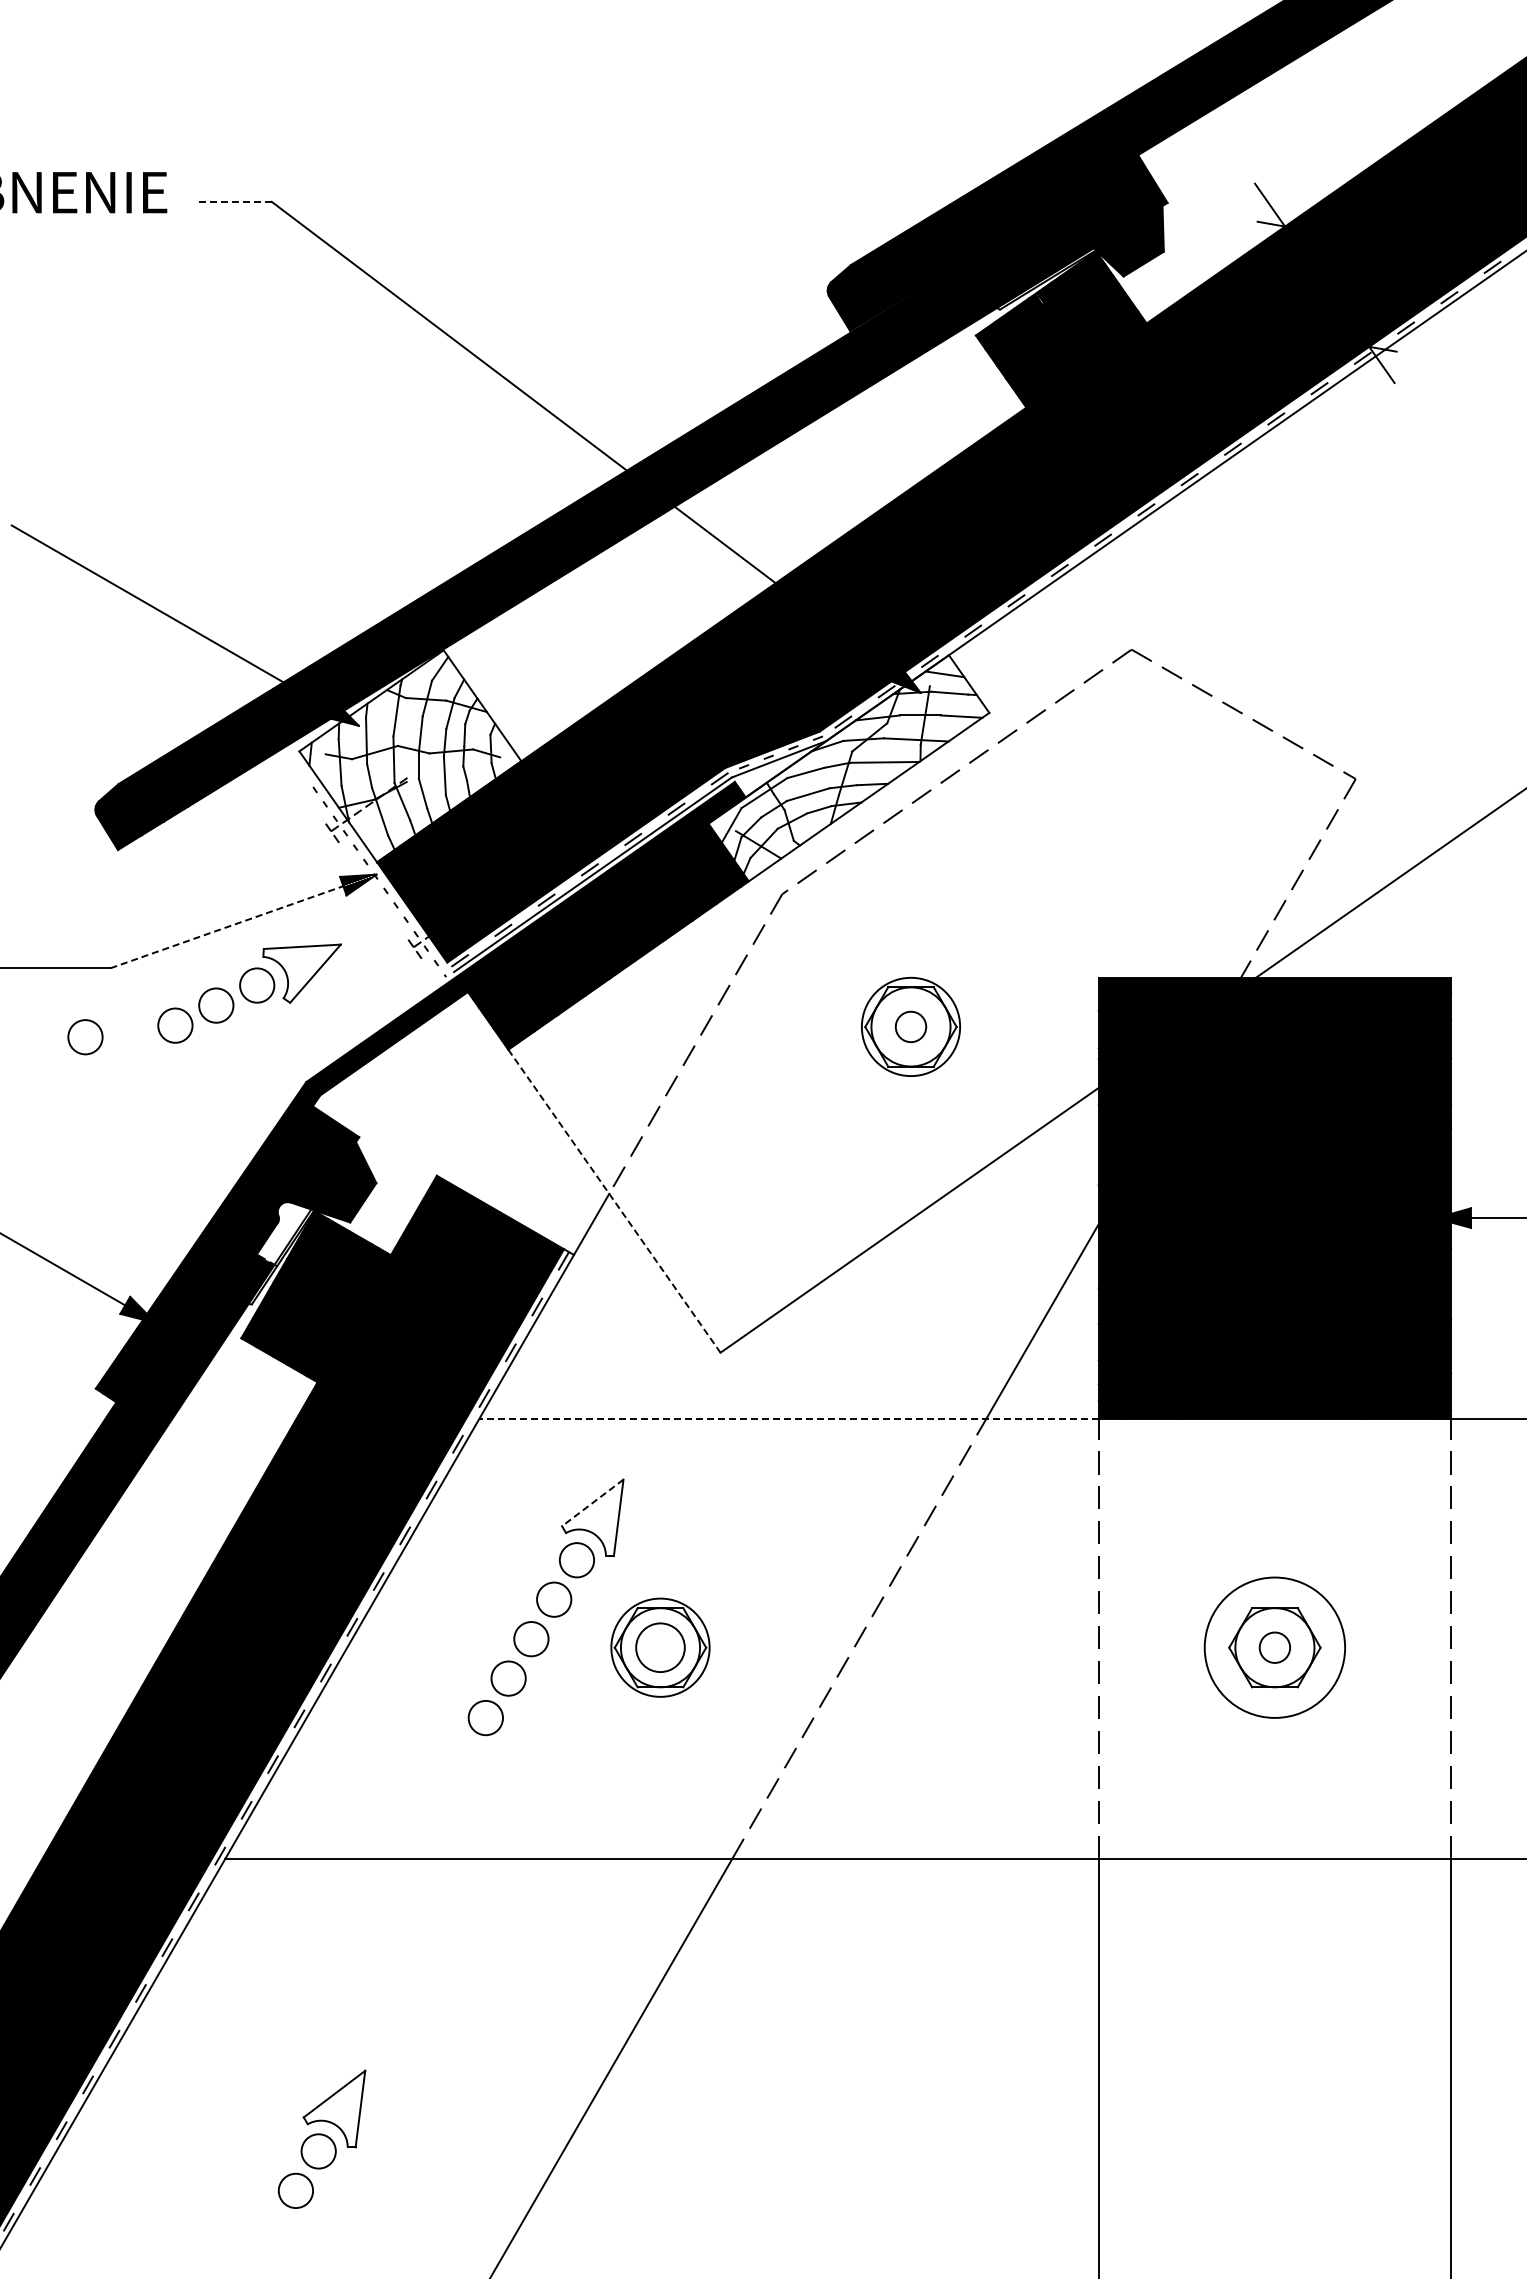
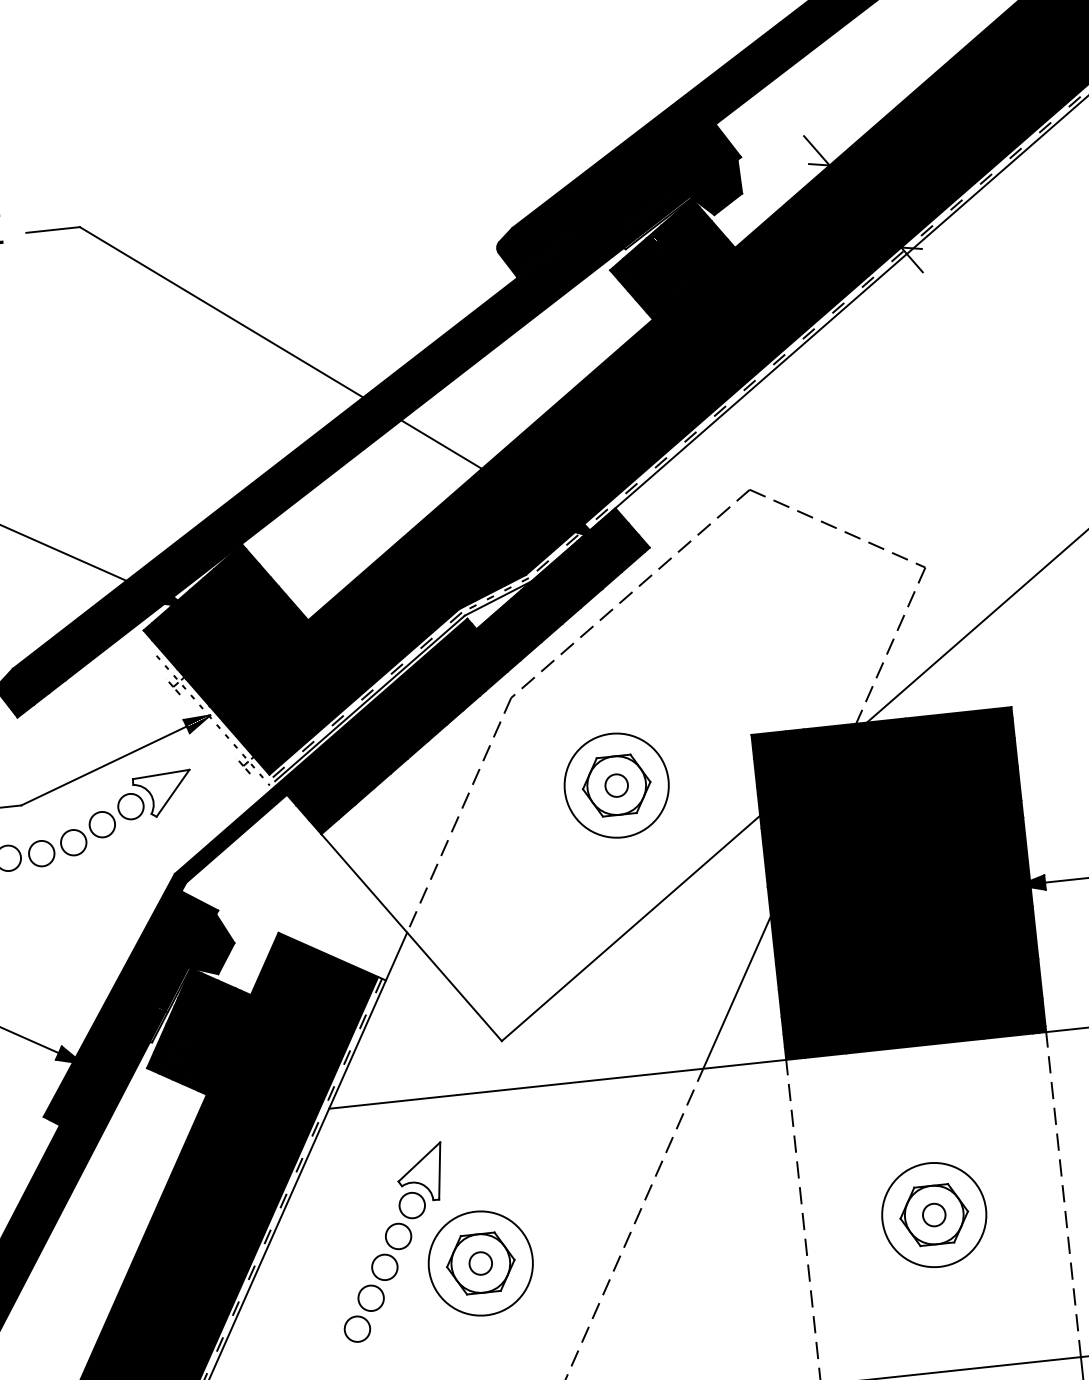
line: (234, 201) -> (52, 229), dashed -> solid
fill: (410, 756) -> (226, 625), added
fill: (848, 768) -> (550, 599), added
line: (227, 927) -> (104, 766), dashed -> solid
circle: (910, 1026) -> (616, 785), size x1.43
circle: (130, 1035) -> (41, 853), added
line: (614, 1201) -> (411, 937), dashed -> solid
fill: (283, 1233) -> (169, 987), added
line: (789, 1418) -> (557, 1084), dashed -> solid
line: (592, 1502) -> (419, 1161), dashed -> solid
circle: (660, 1647) -> (480, 1263), size x0.62
circle: (660, 1647) -> (480, 1263), size x1.43

